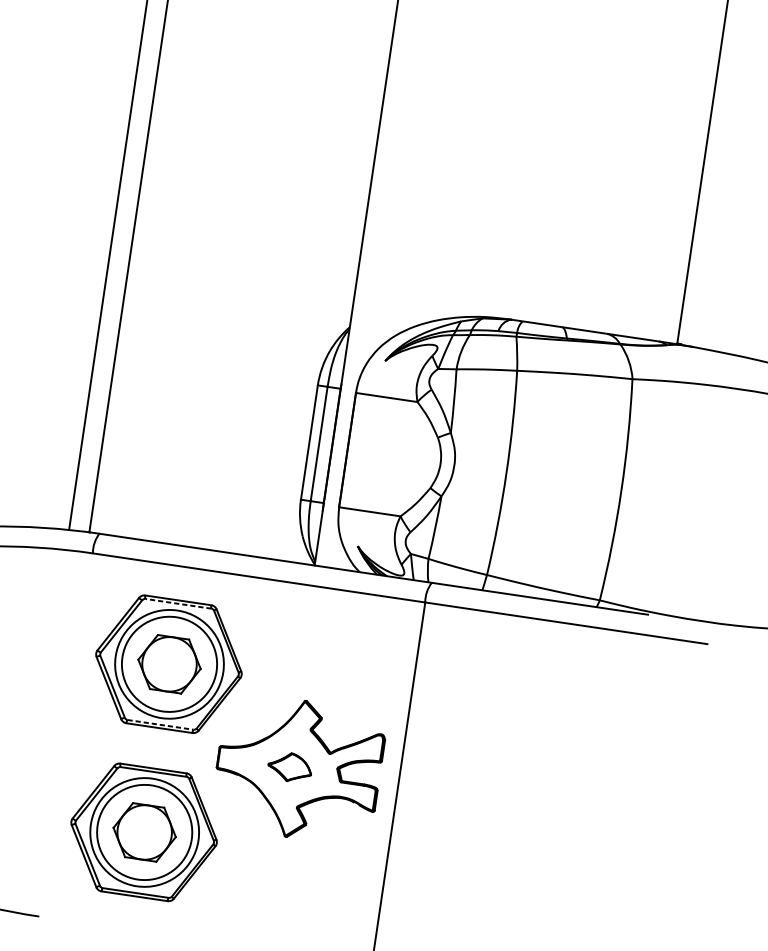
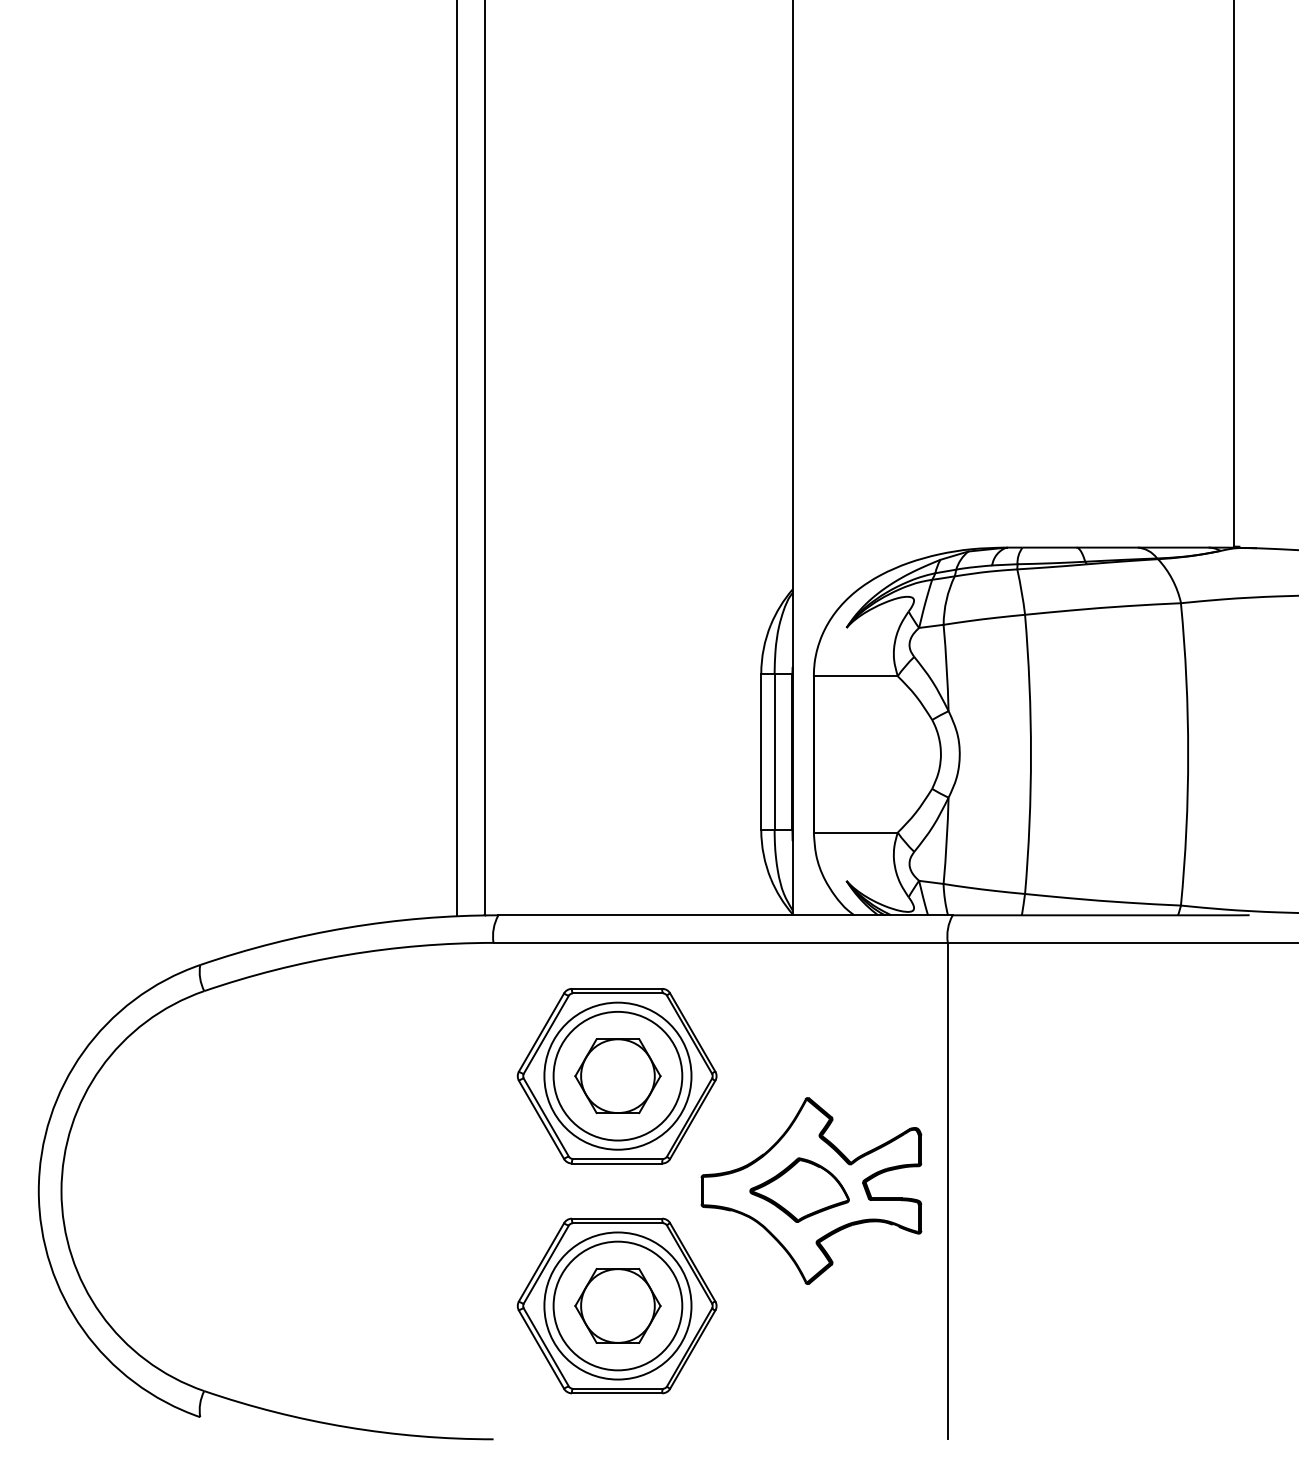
line: (178, 603) -> (617, 993), dashed -> solid
line: (161, 724) -> (618, 1158), dashed -> solid
part: (290, 766) -> (799, 1189), size x1.67

